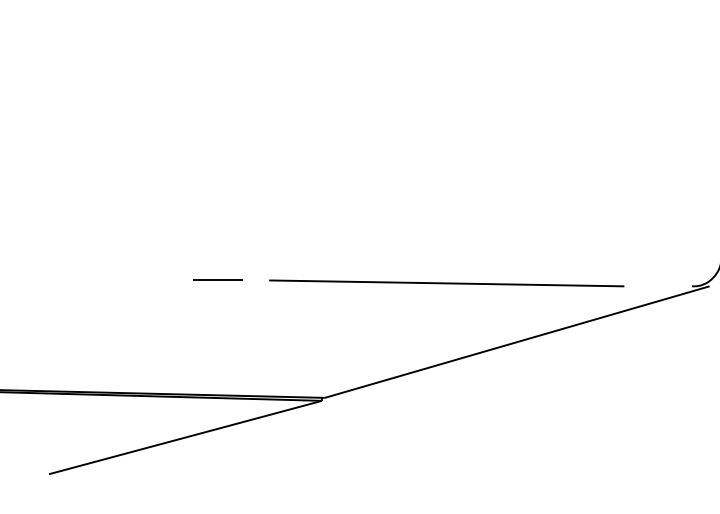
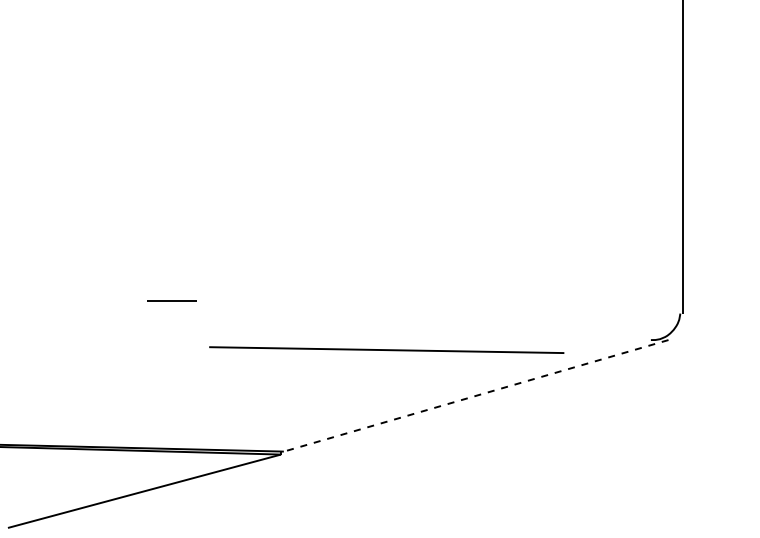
line: (217, 279) -> (171, 300), moved
line: (446, 282) -> (386, 349), moved
line: (516, 341) -> (475, 395), solid -> dashed

